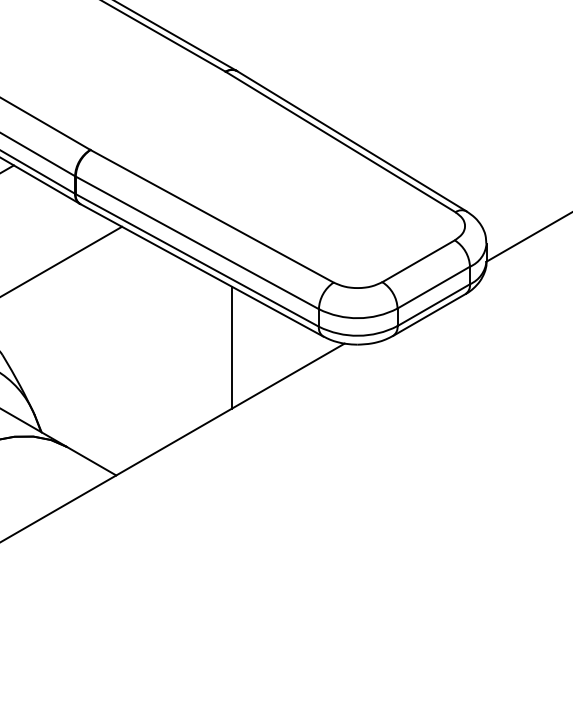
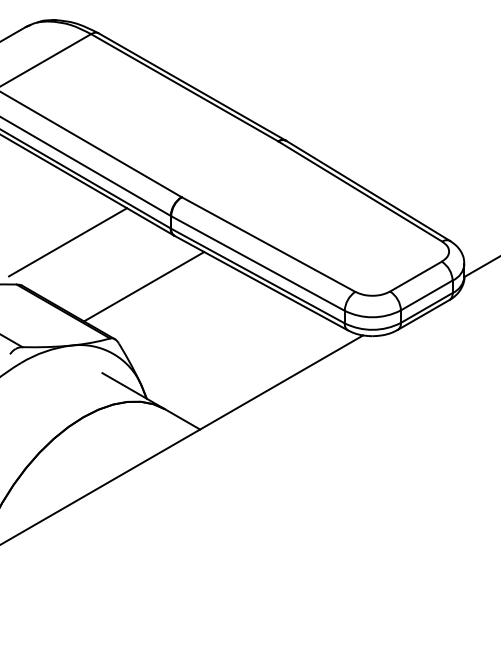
line: (231, 346) -> (282, 337), removed

